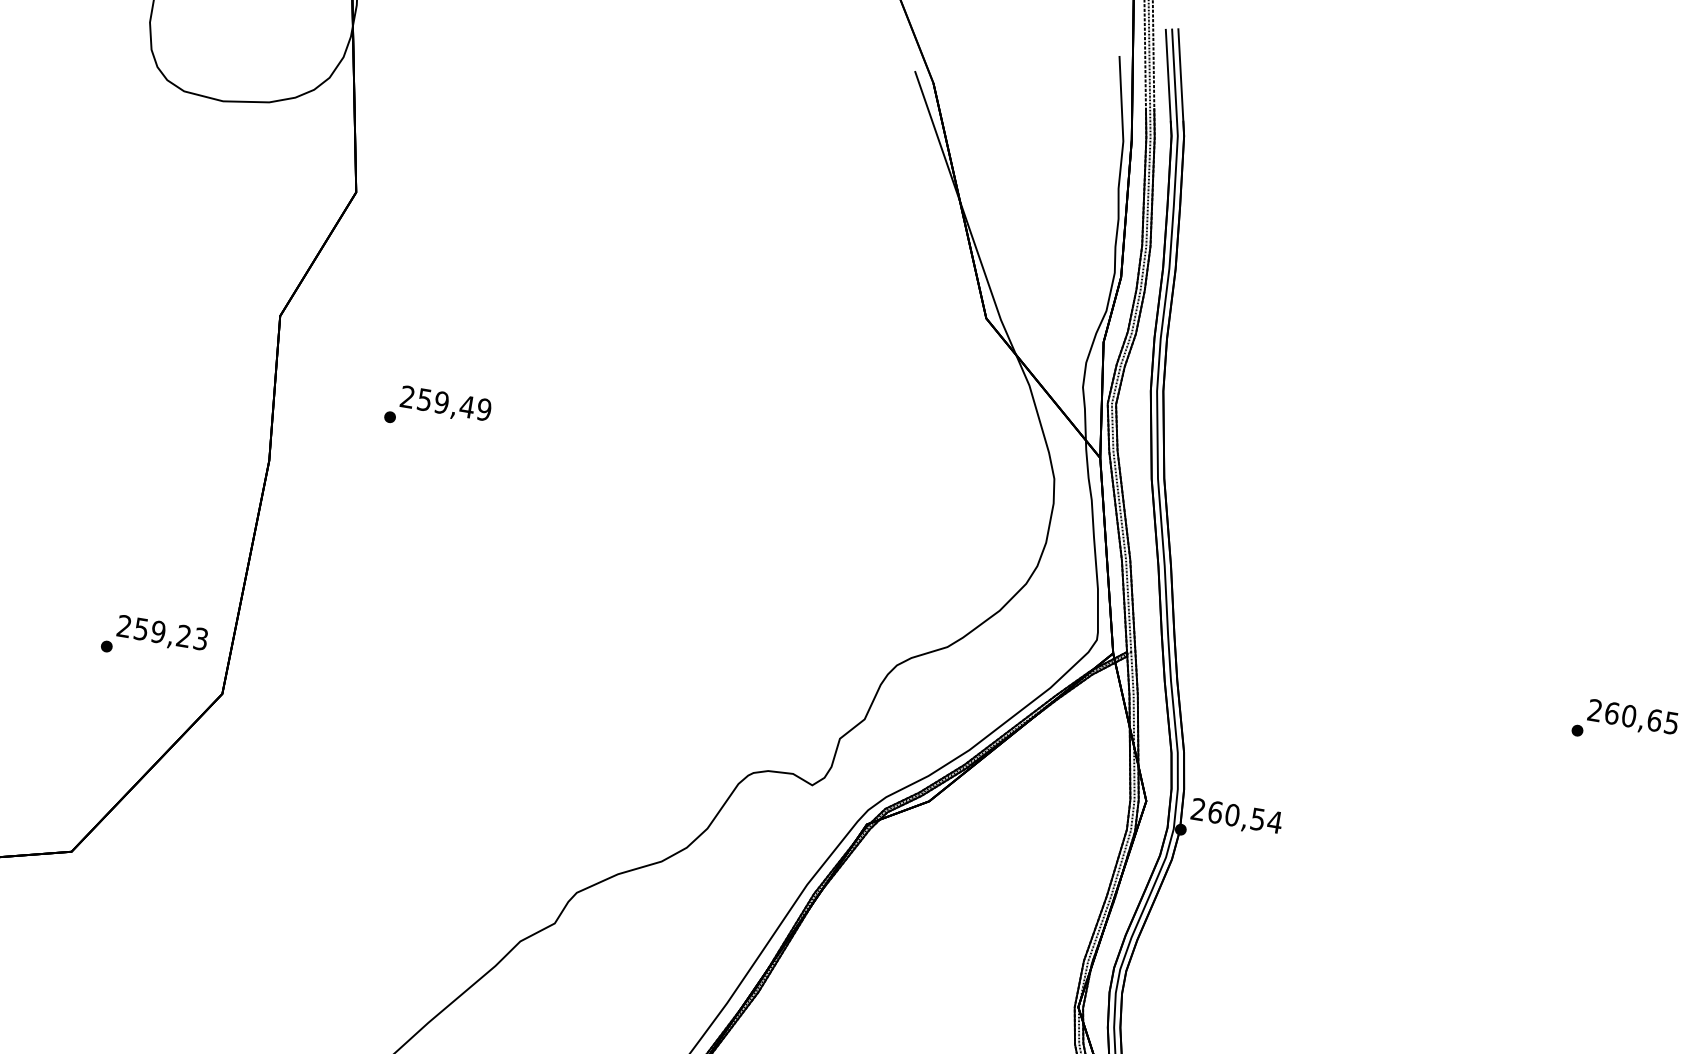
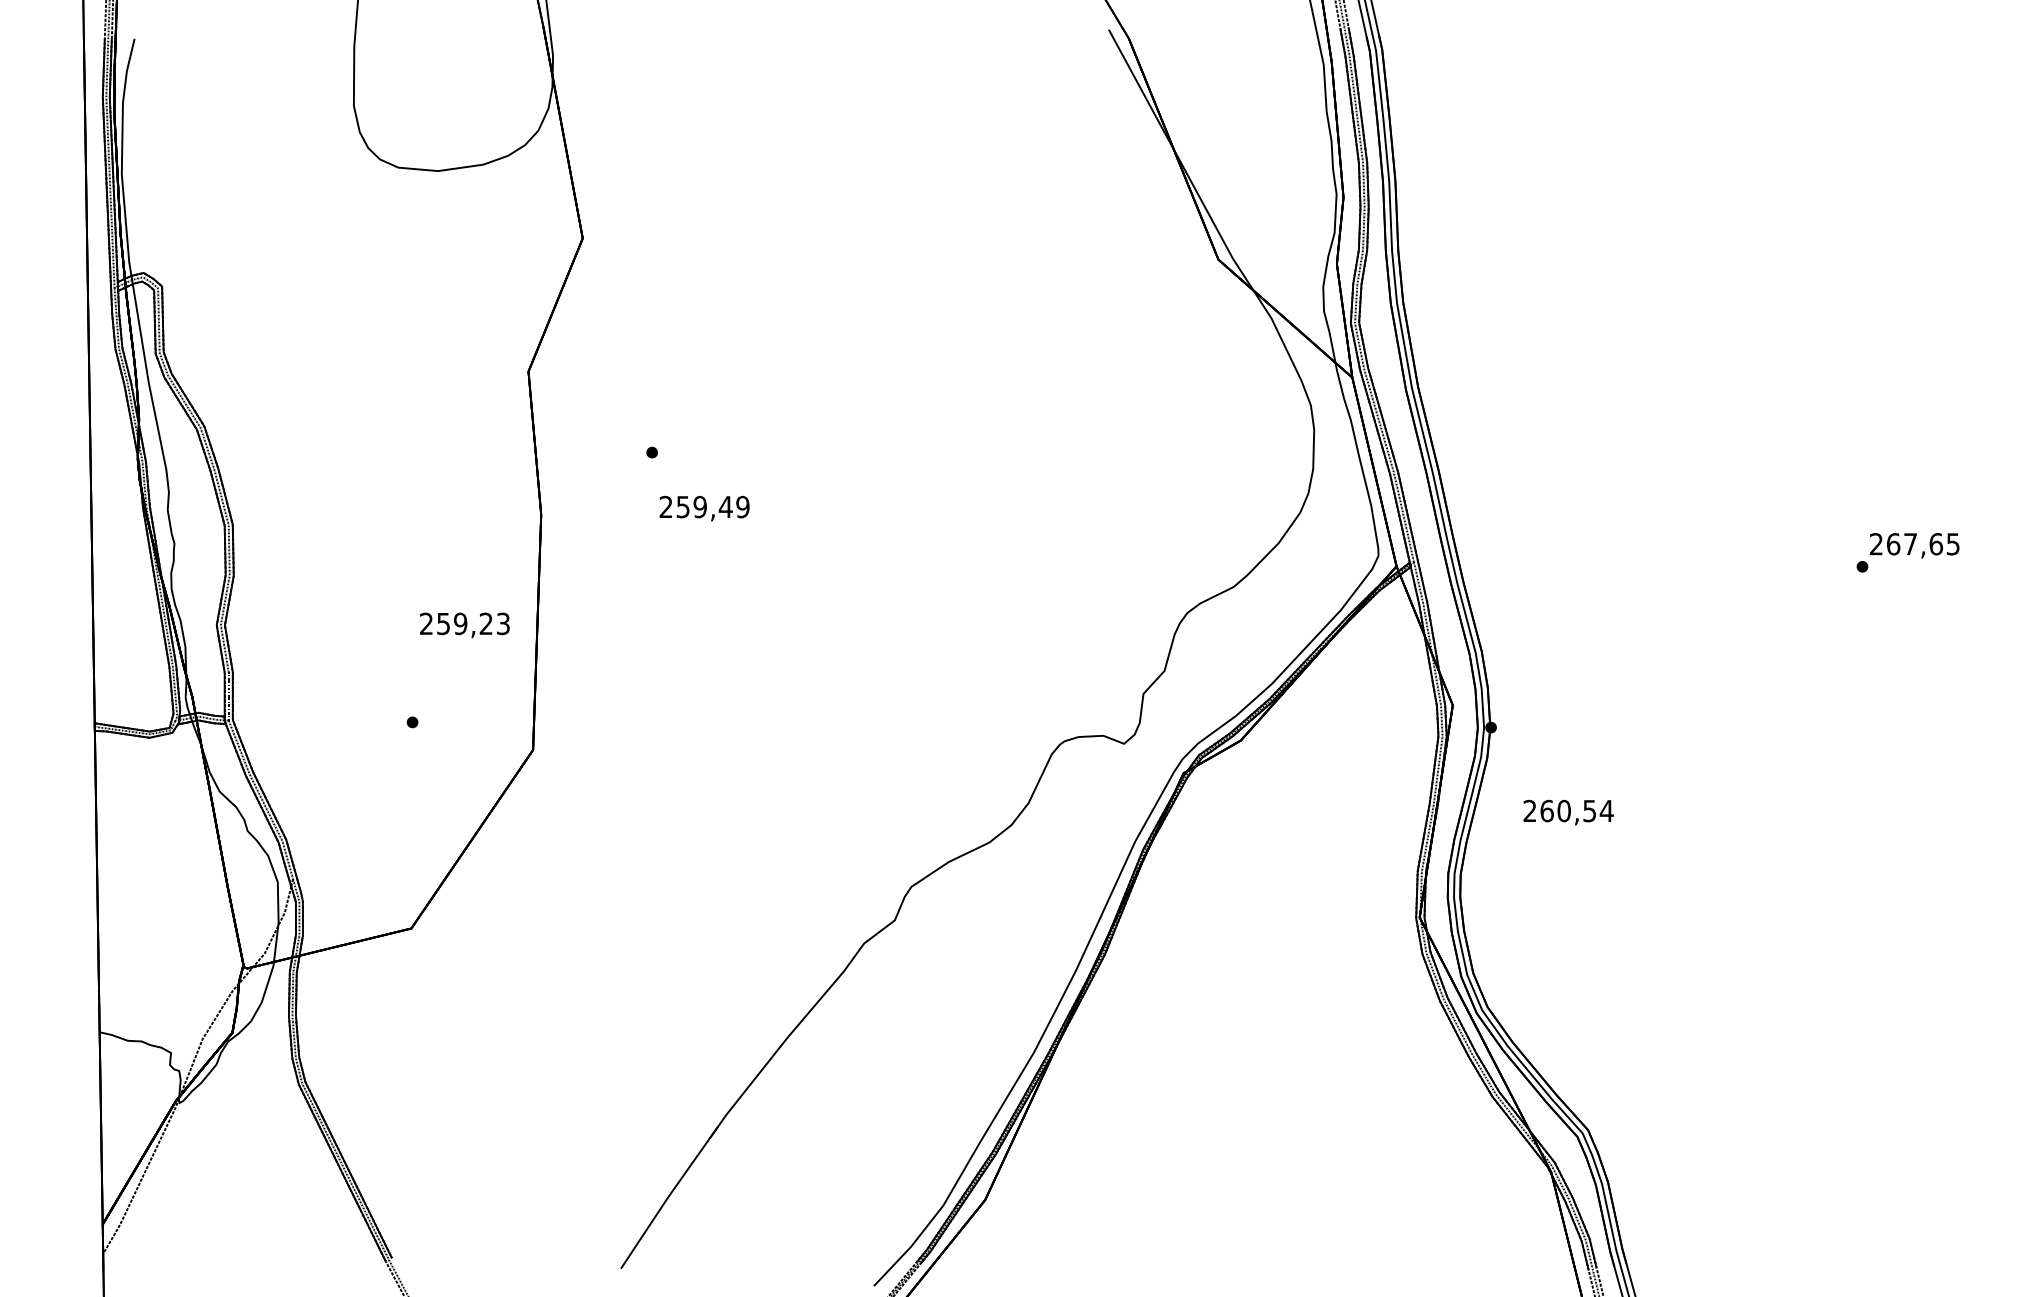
text: (445, 404) -> (704, 508), moved
text: (161, 634) -> (464, 625), moved
text: (1629, 716) -> (1910, 544), 260,65 -> 267,65
text: (1236, 817) -> (1568, 812), moved

